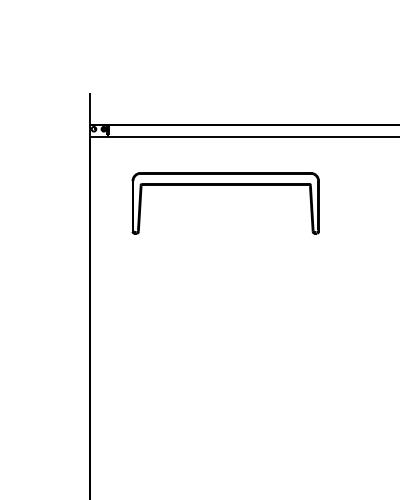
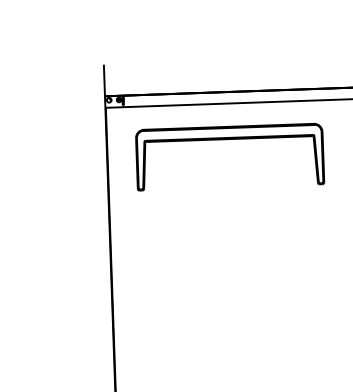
part: (225, 185) -> (229, 139), moved

